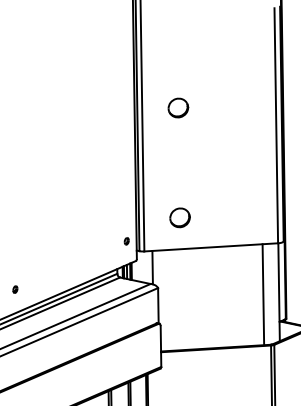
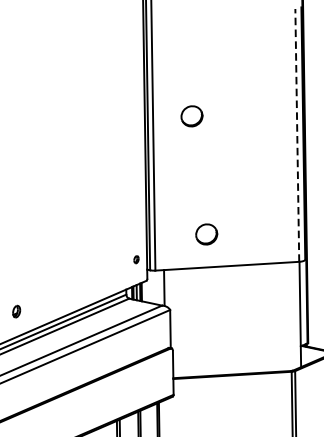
line: (276, 125) -> (297, 135), solid -> dashed
part: (179, 217) -> (206, 234), moved
part: (15, 289) -> (16, 311), size x1.6
line: (263, 294) -> (283, 316), removed

